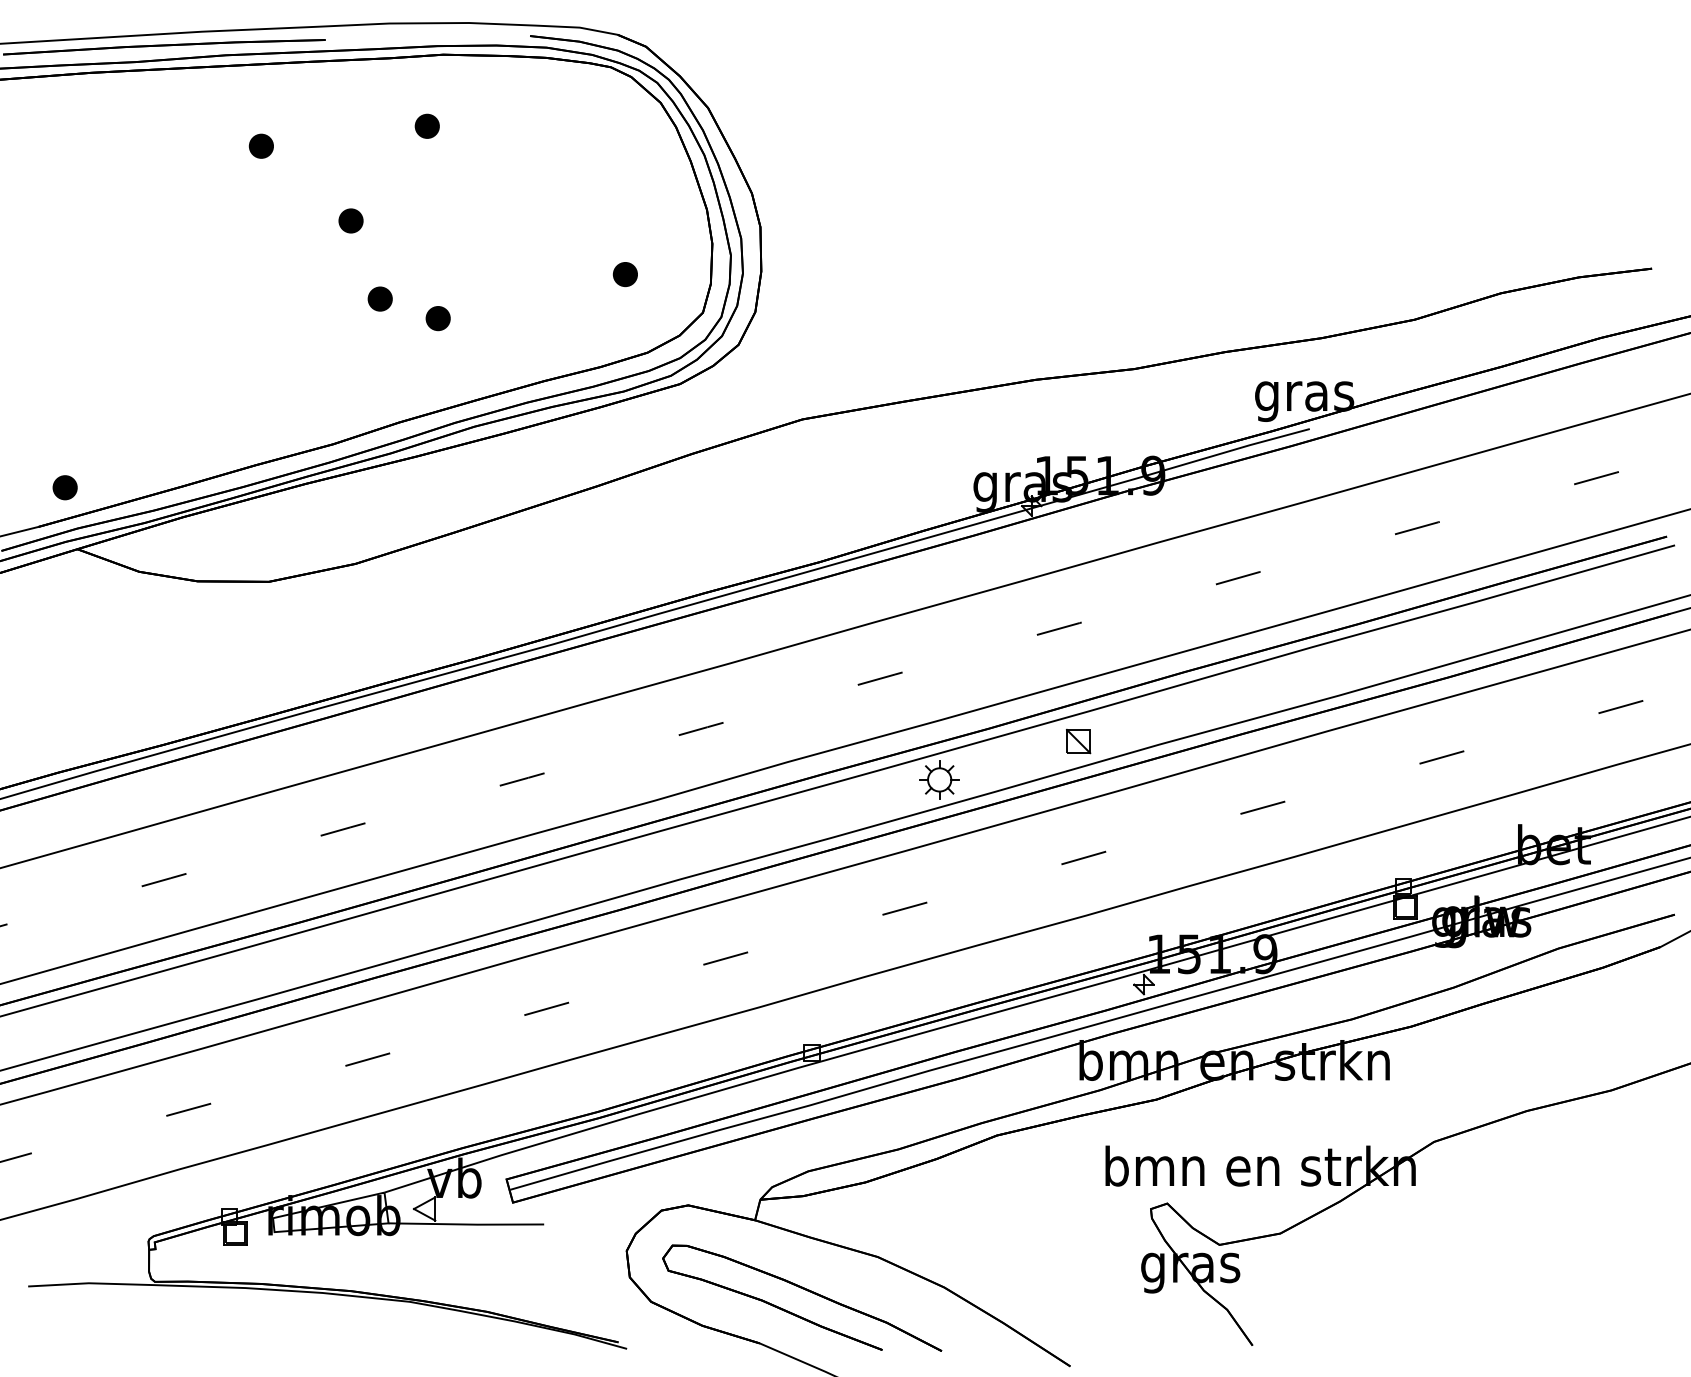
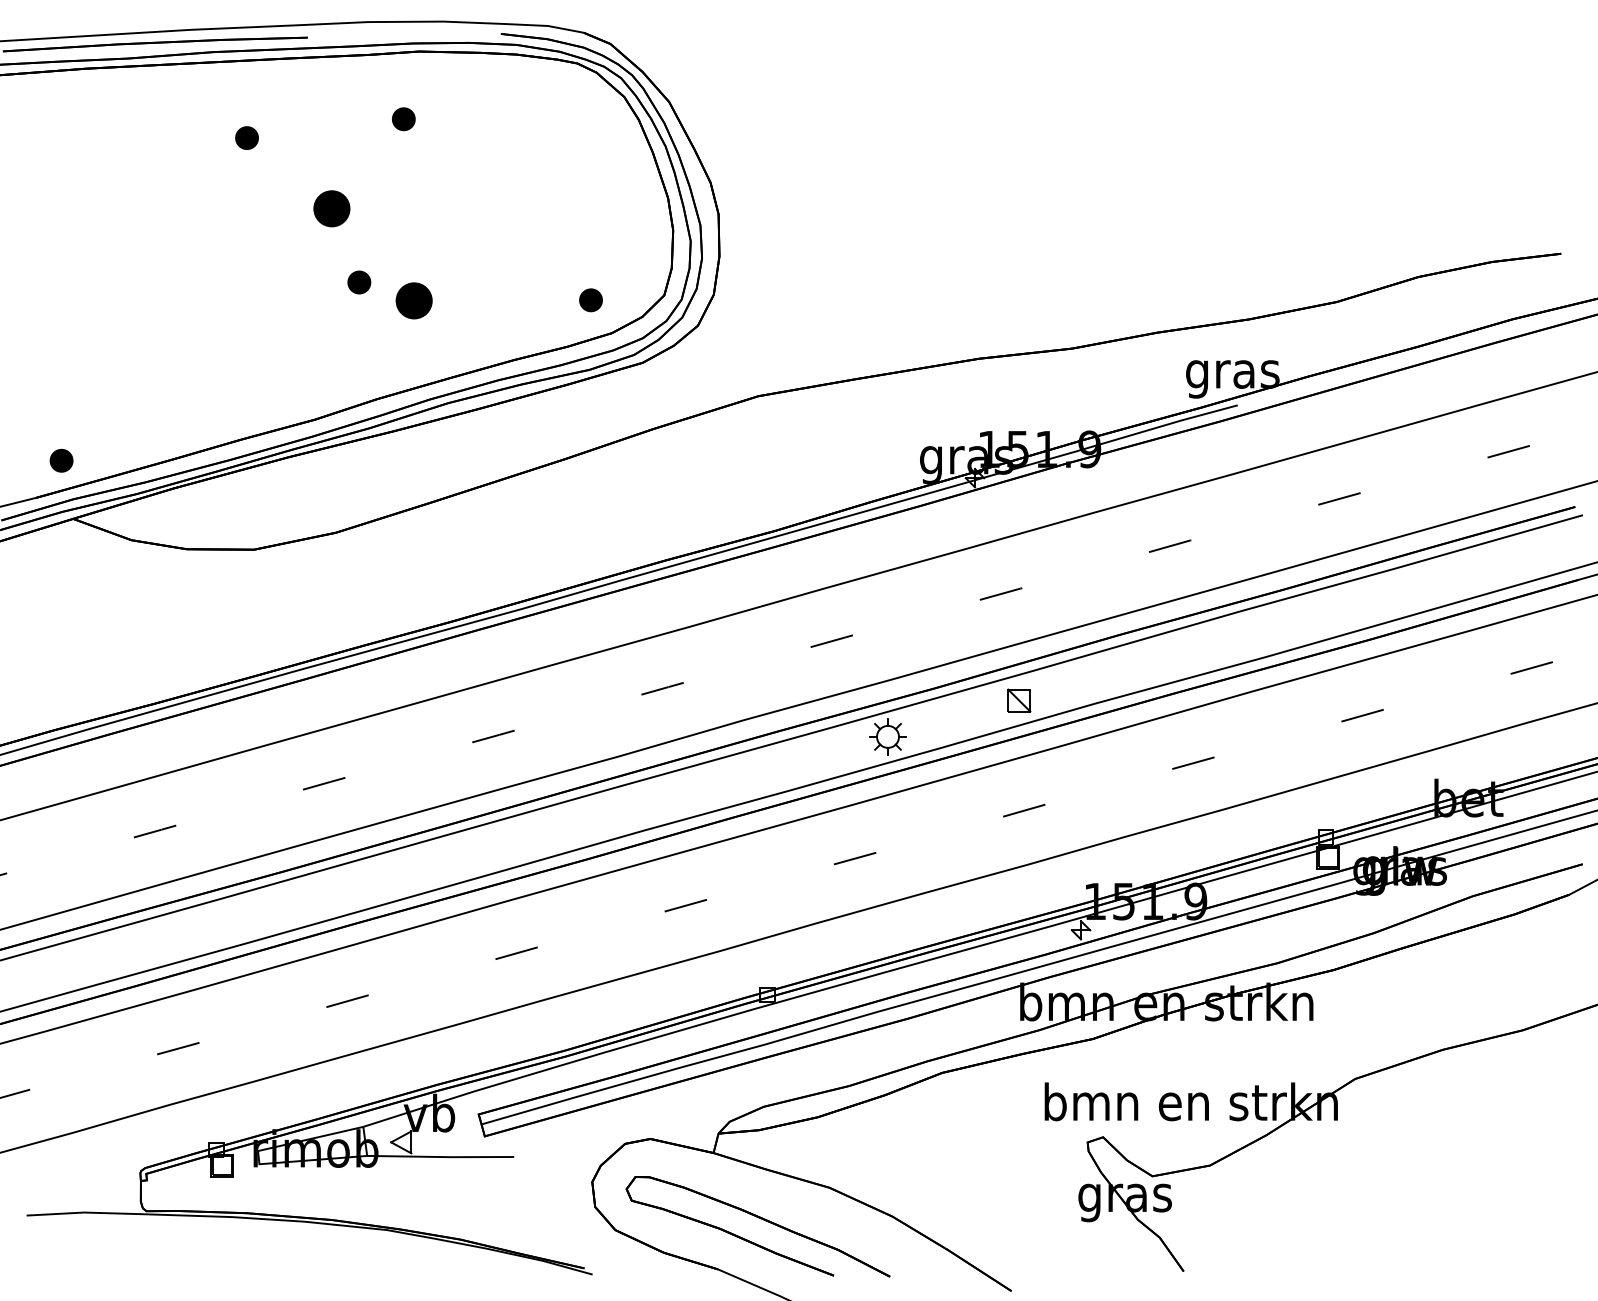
part: (350, 220) -> (331, 208), size x1.6
part: (624, 274) -> (590, 300), moved
part: (437, 318) -> (413, 300), size x1.6

